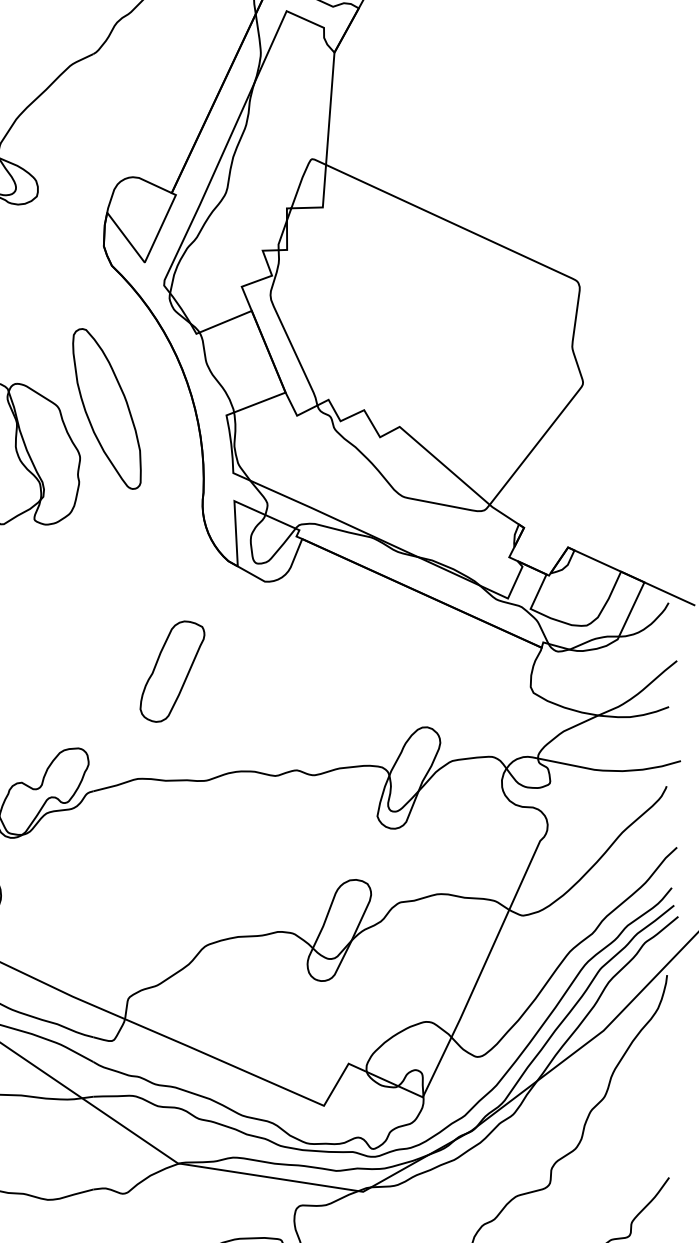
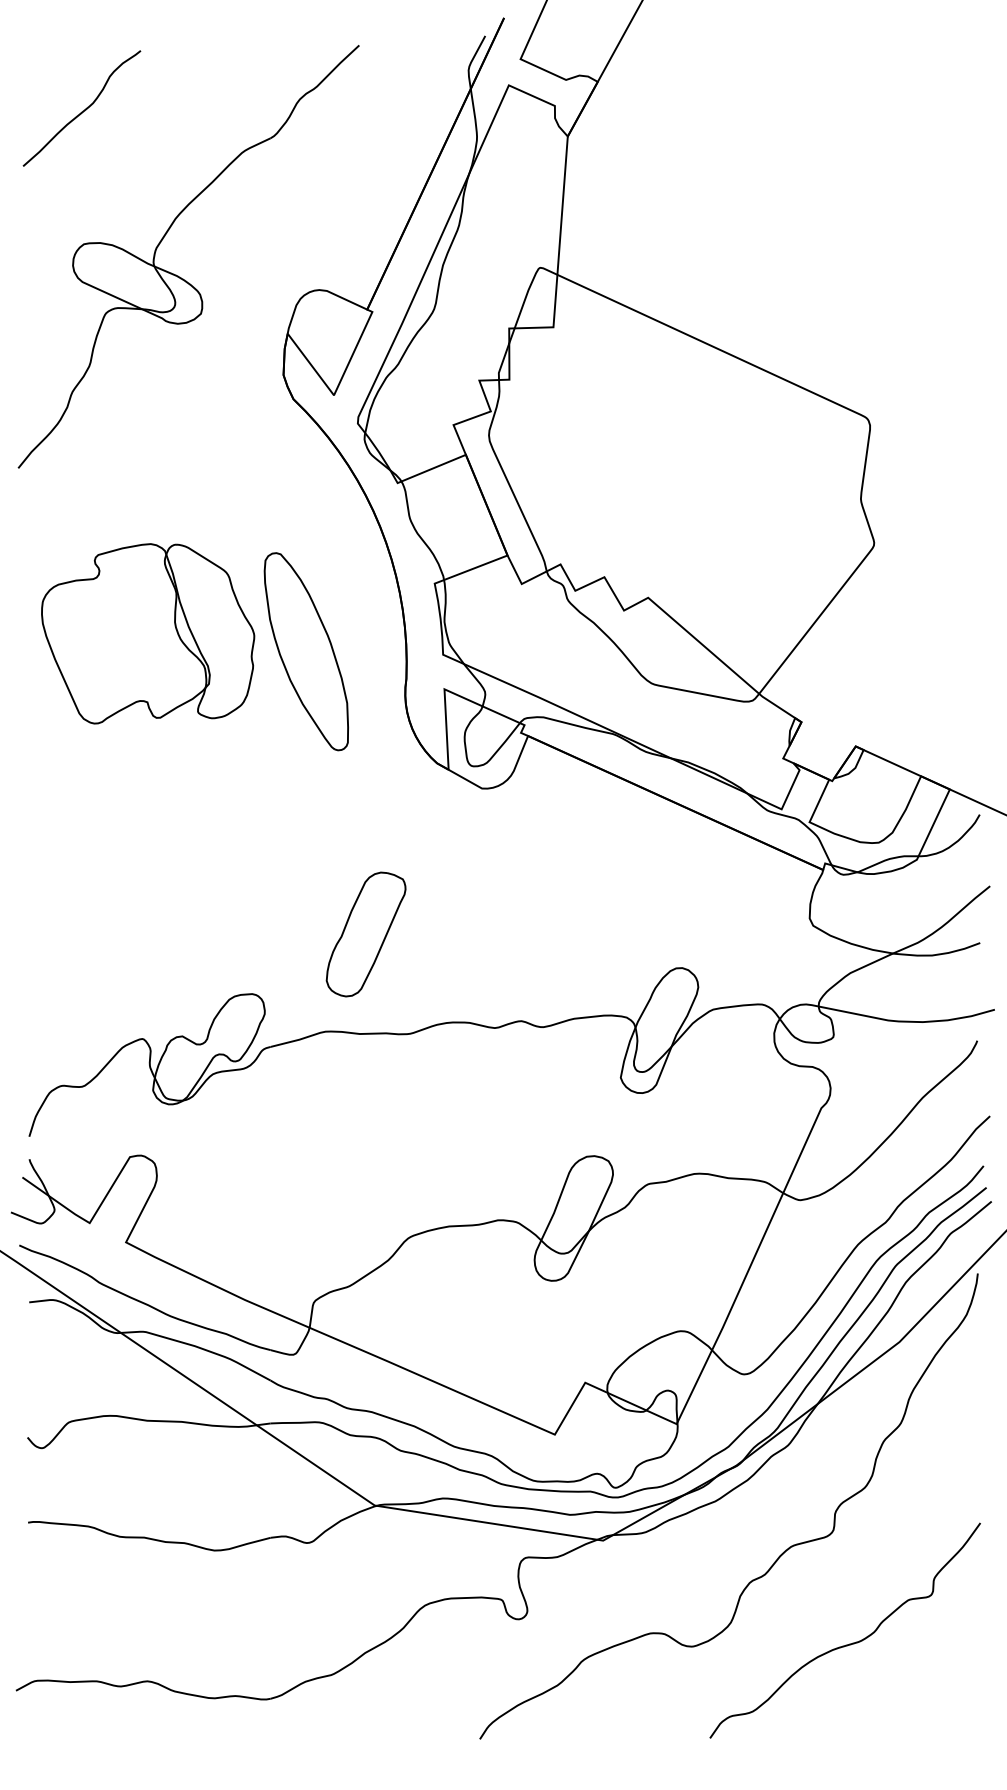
part: (106, 408) -> (305, 651), moved
part: (171, 671) -> (365, 934), moved

